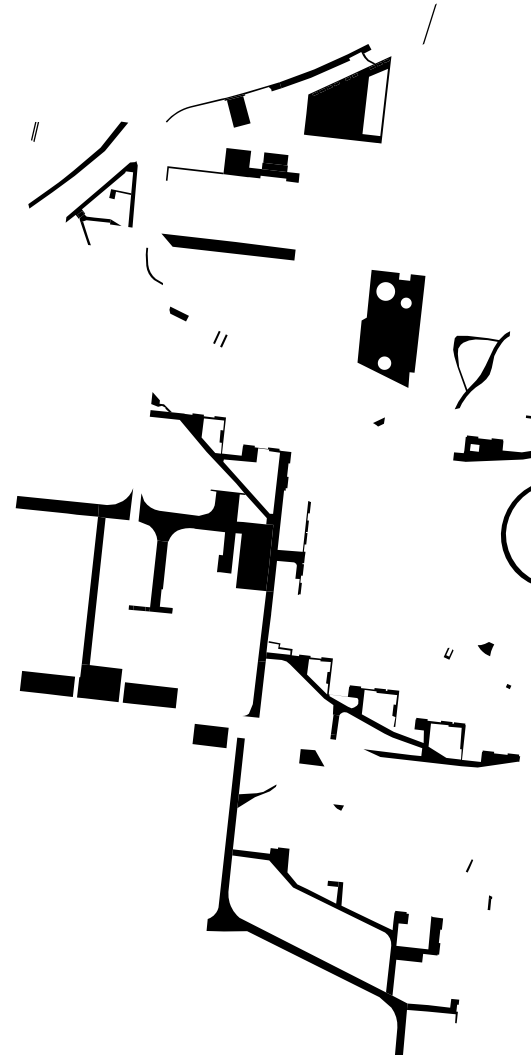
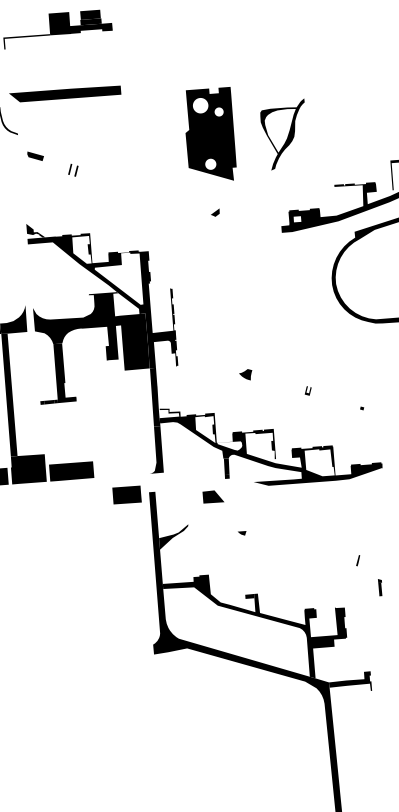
part: (481, 370) -> (287, 134), moved
part: (485, 648) -> (245, 374), moved
part: (489, 902) -> (380, 587), size x1.43

